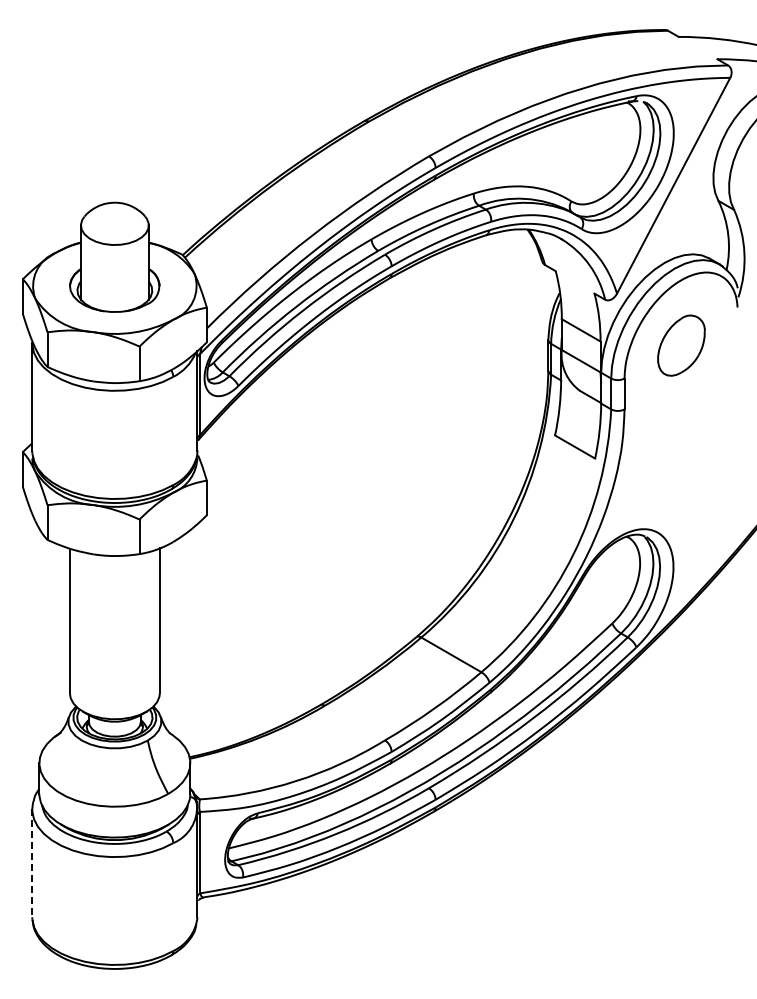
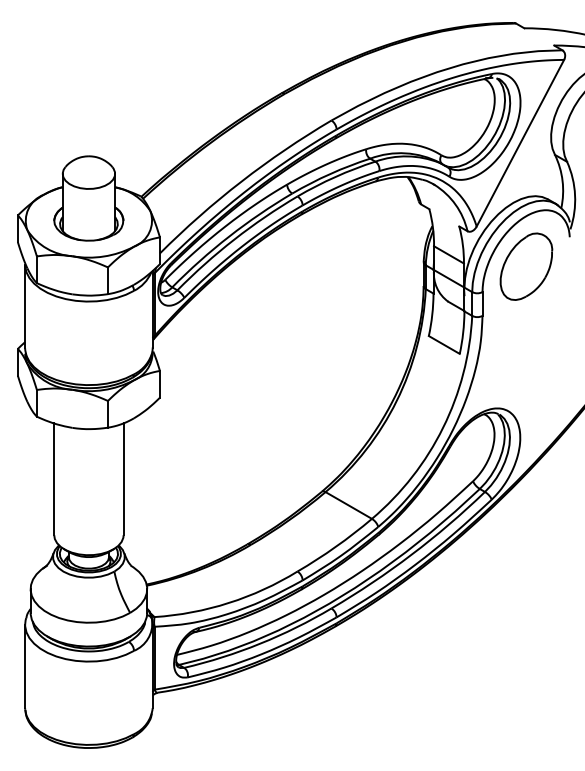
part: (681, 345) -> (526, 266), size x1.43
line: (32, 863) -> (25, 666), dashed -> solid

